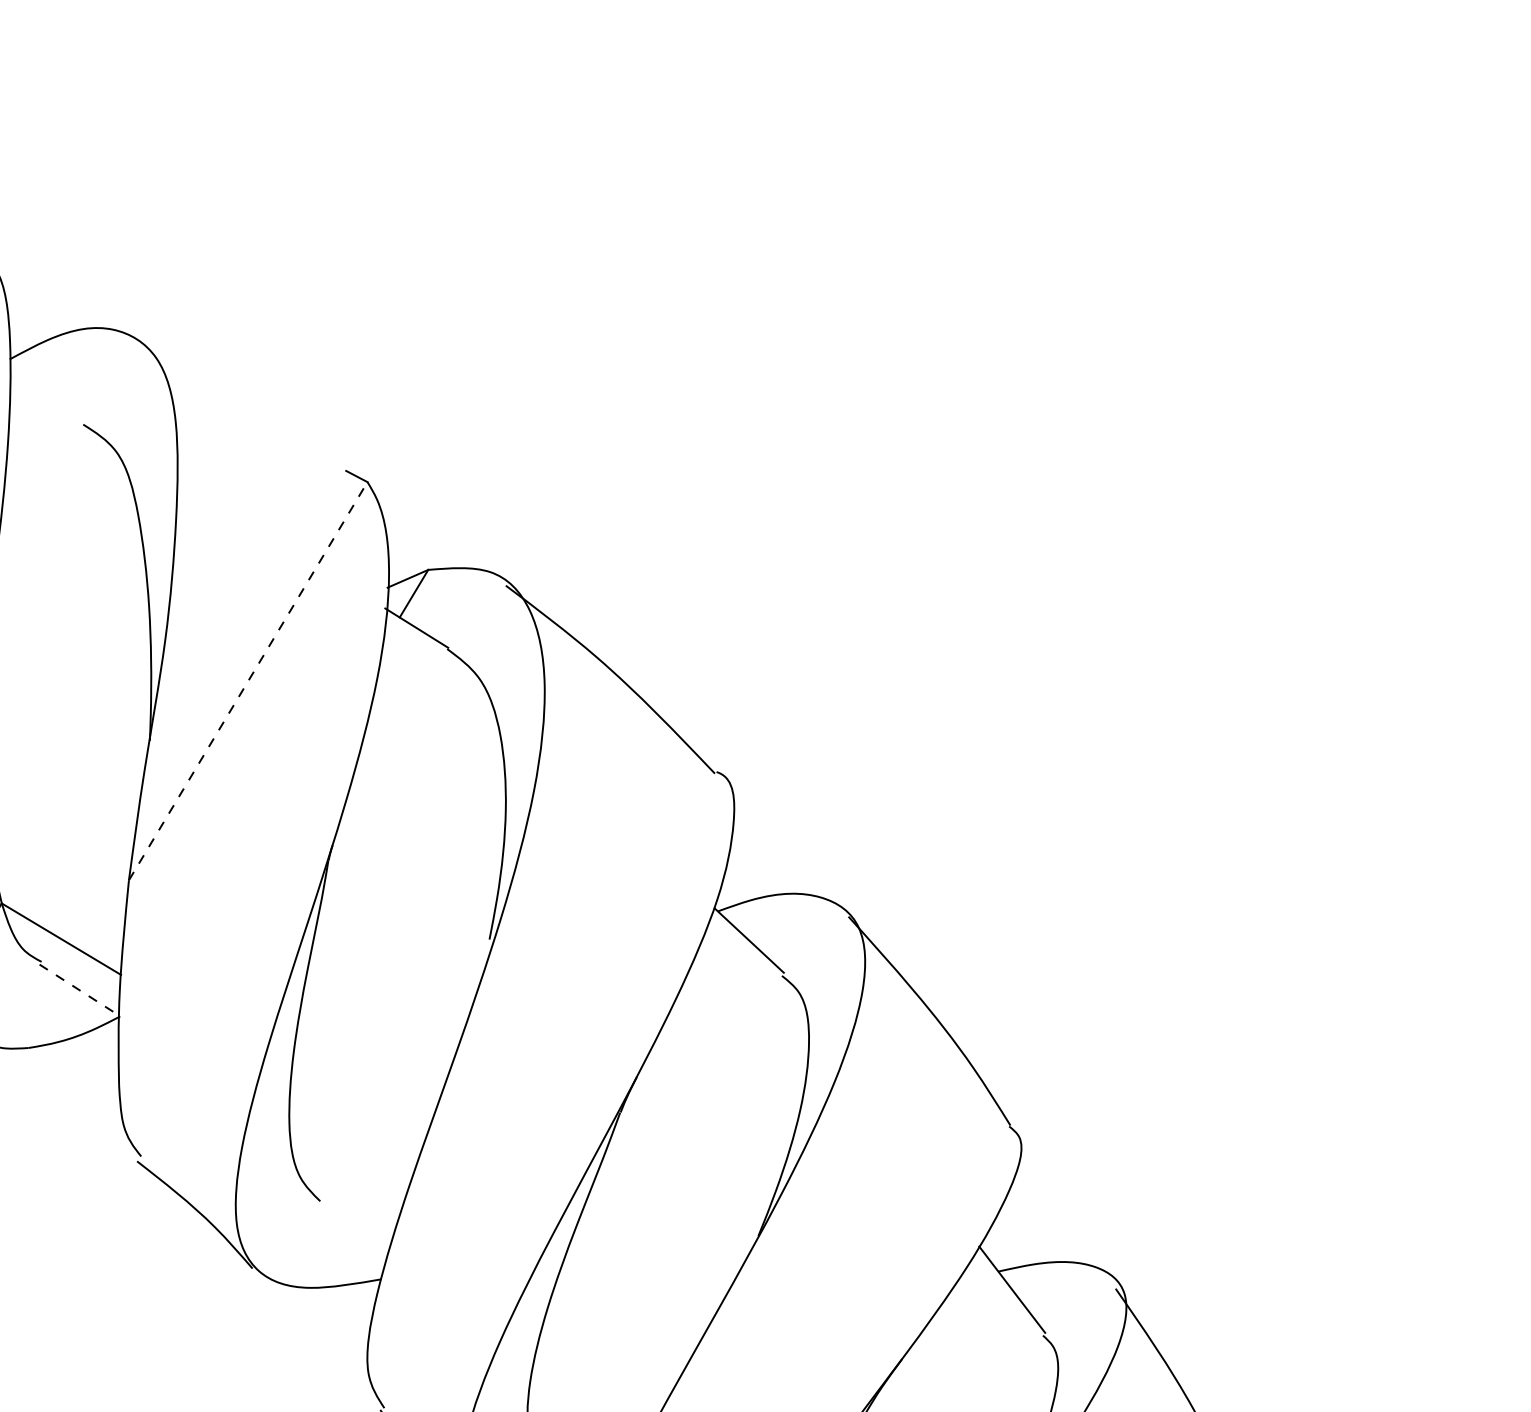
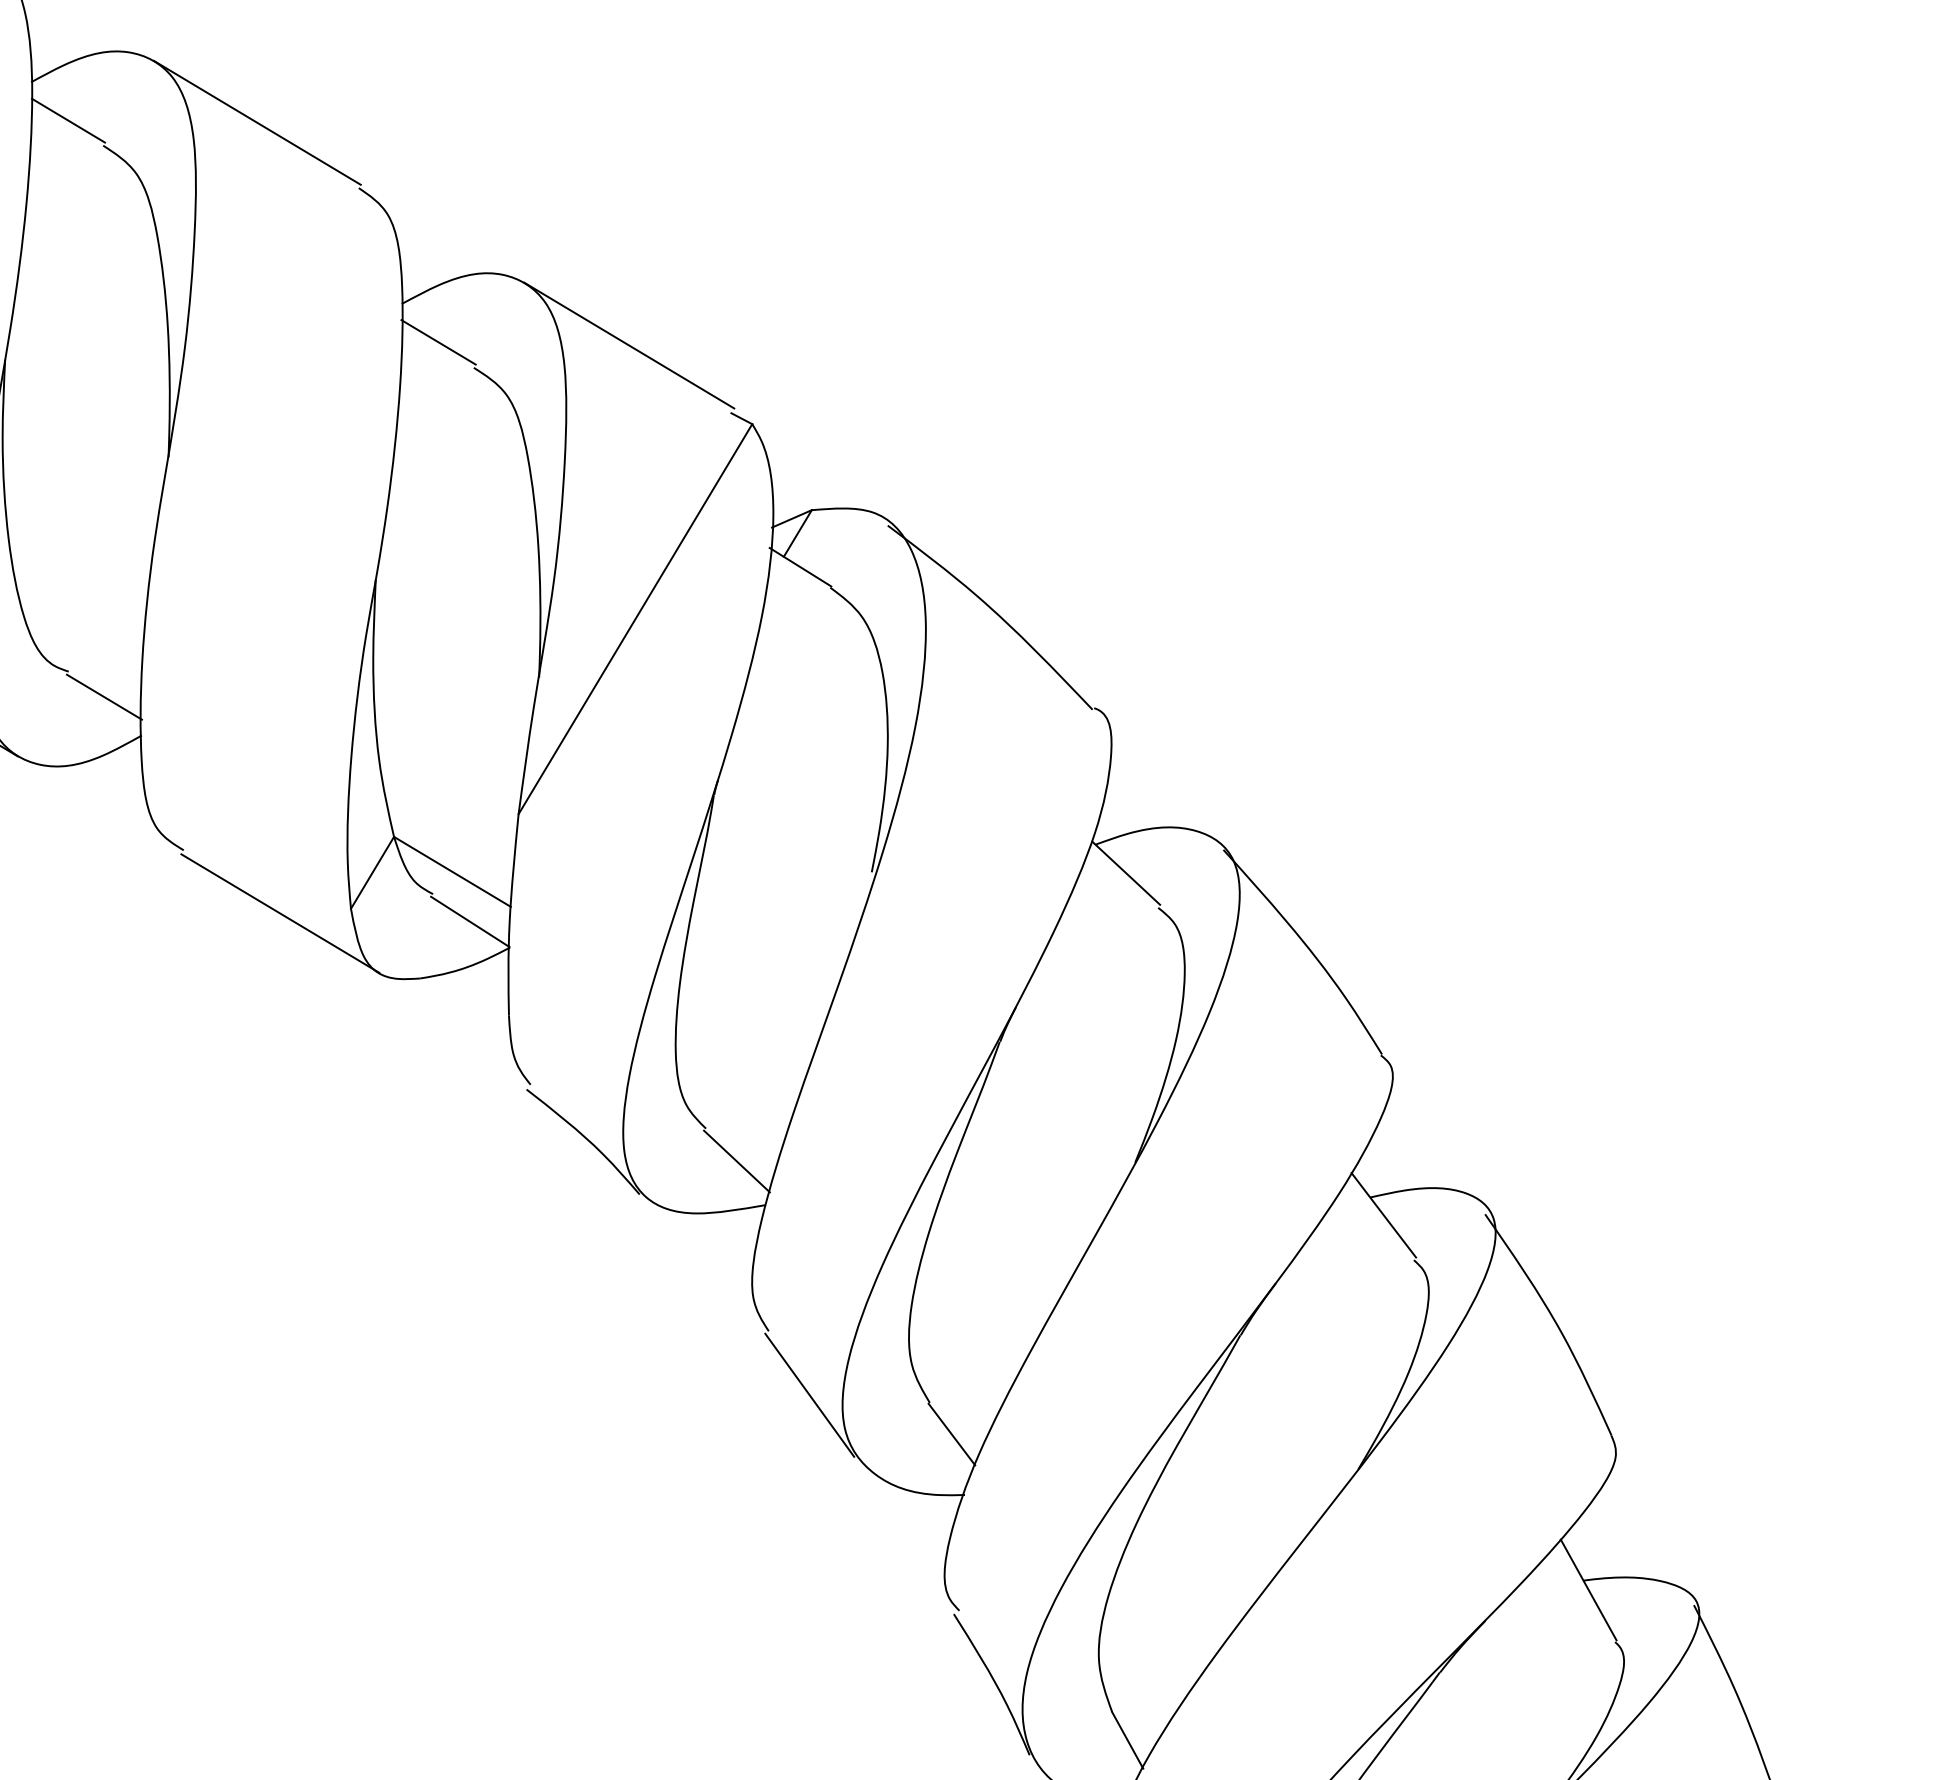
line: (47, 398) -> (438, 342), added
line: (242, 401) -> (629, 345), added
line: (248, 680) -> (635, 618), dashed -> solid
line: (79, 989) -> (470, 921), dashed -> solid
line: (351, 1234) -> (736, 1161), added

